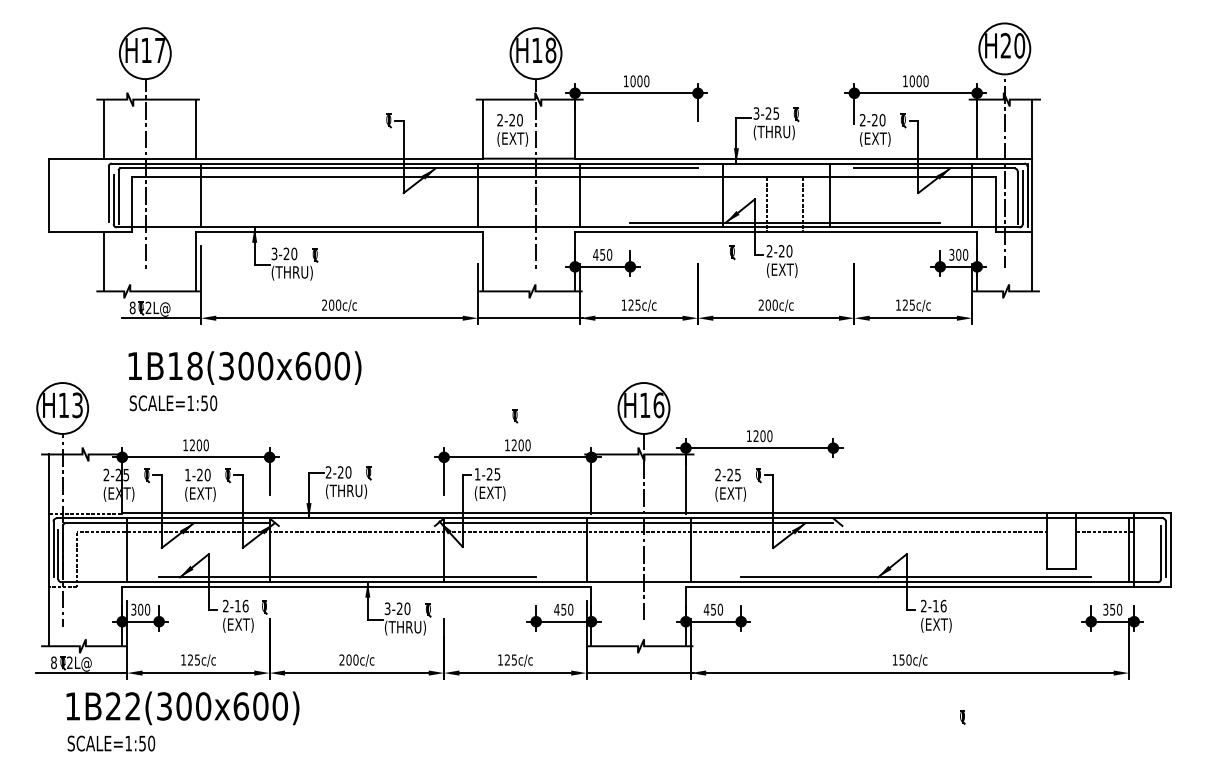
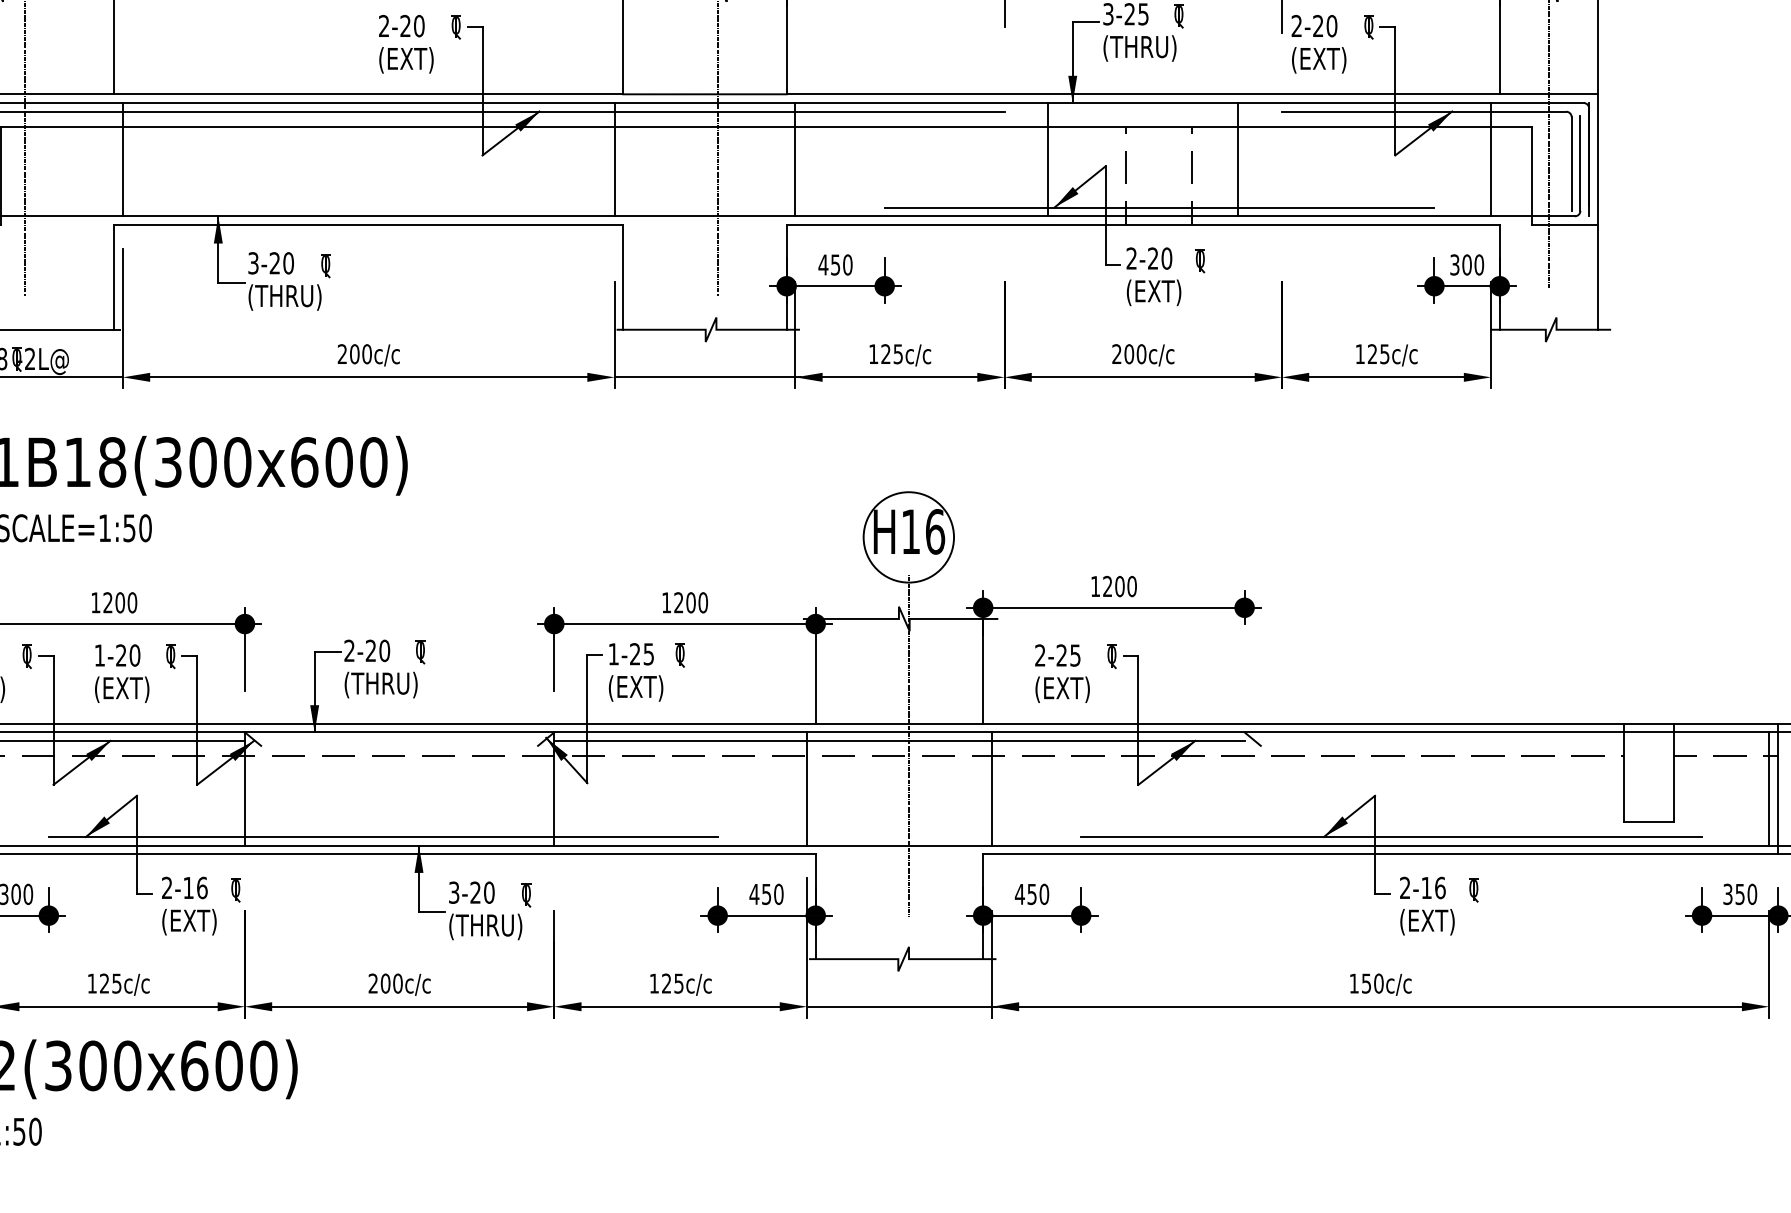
text: (512, 130) -> (406, 44), moved
part: (732, 252) -> (1200, 260), moved
part: (515, 416) -> (680, 656), moved
part: (962, 717) -> (1473, 890), moved

